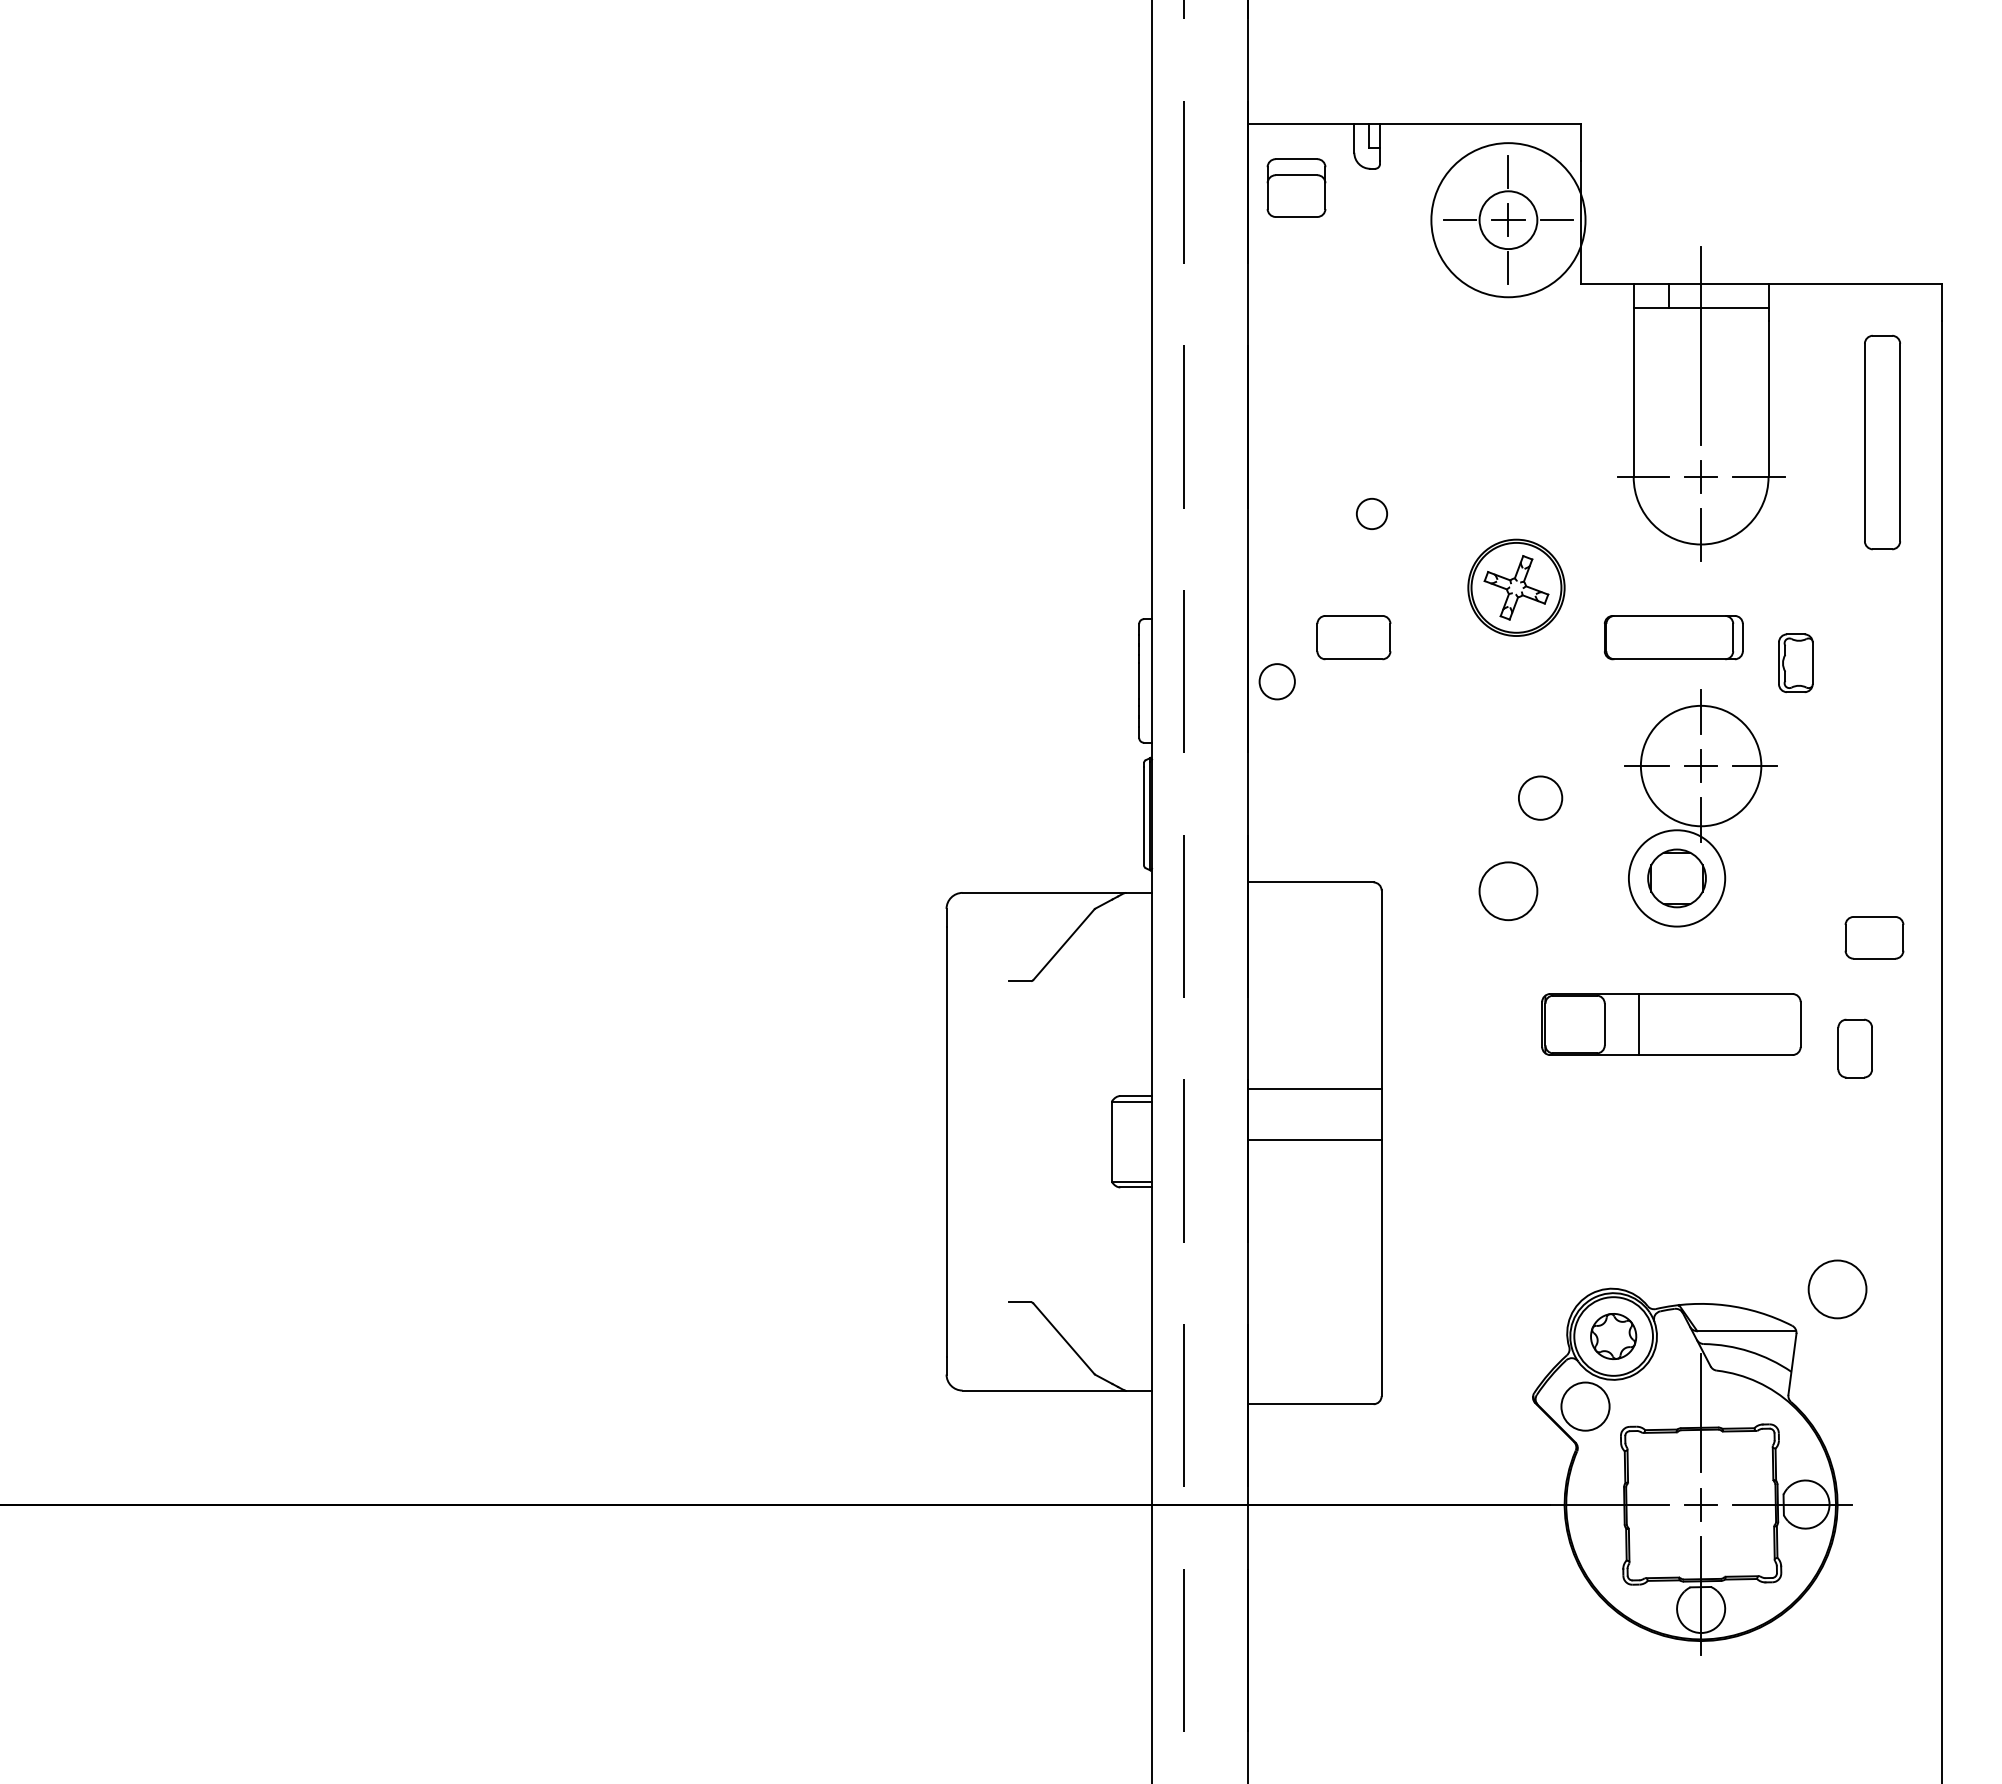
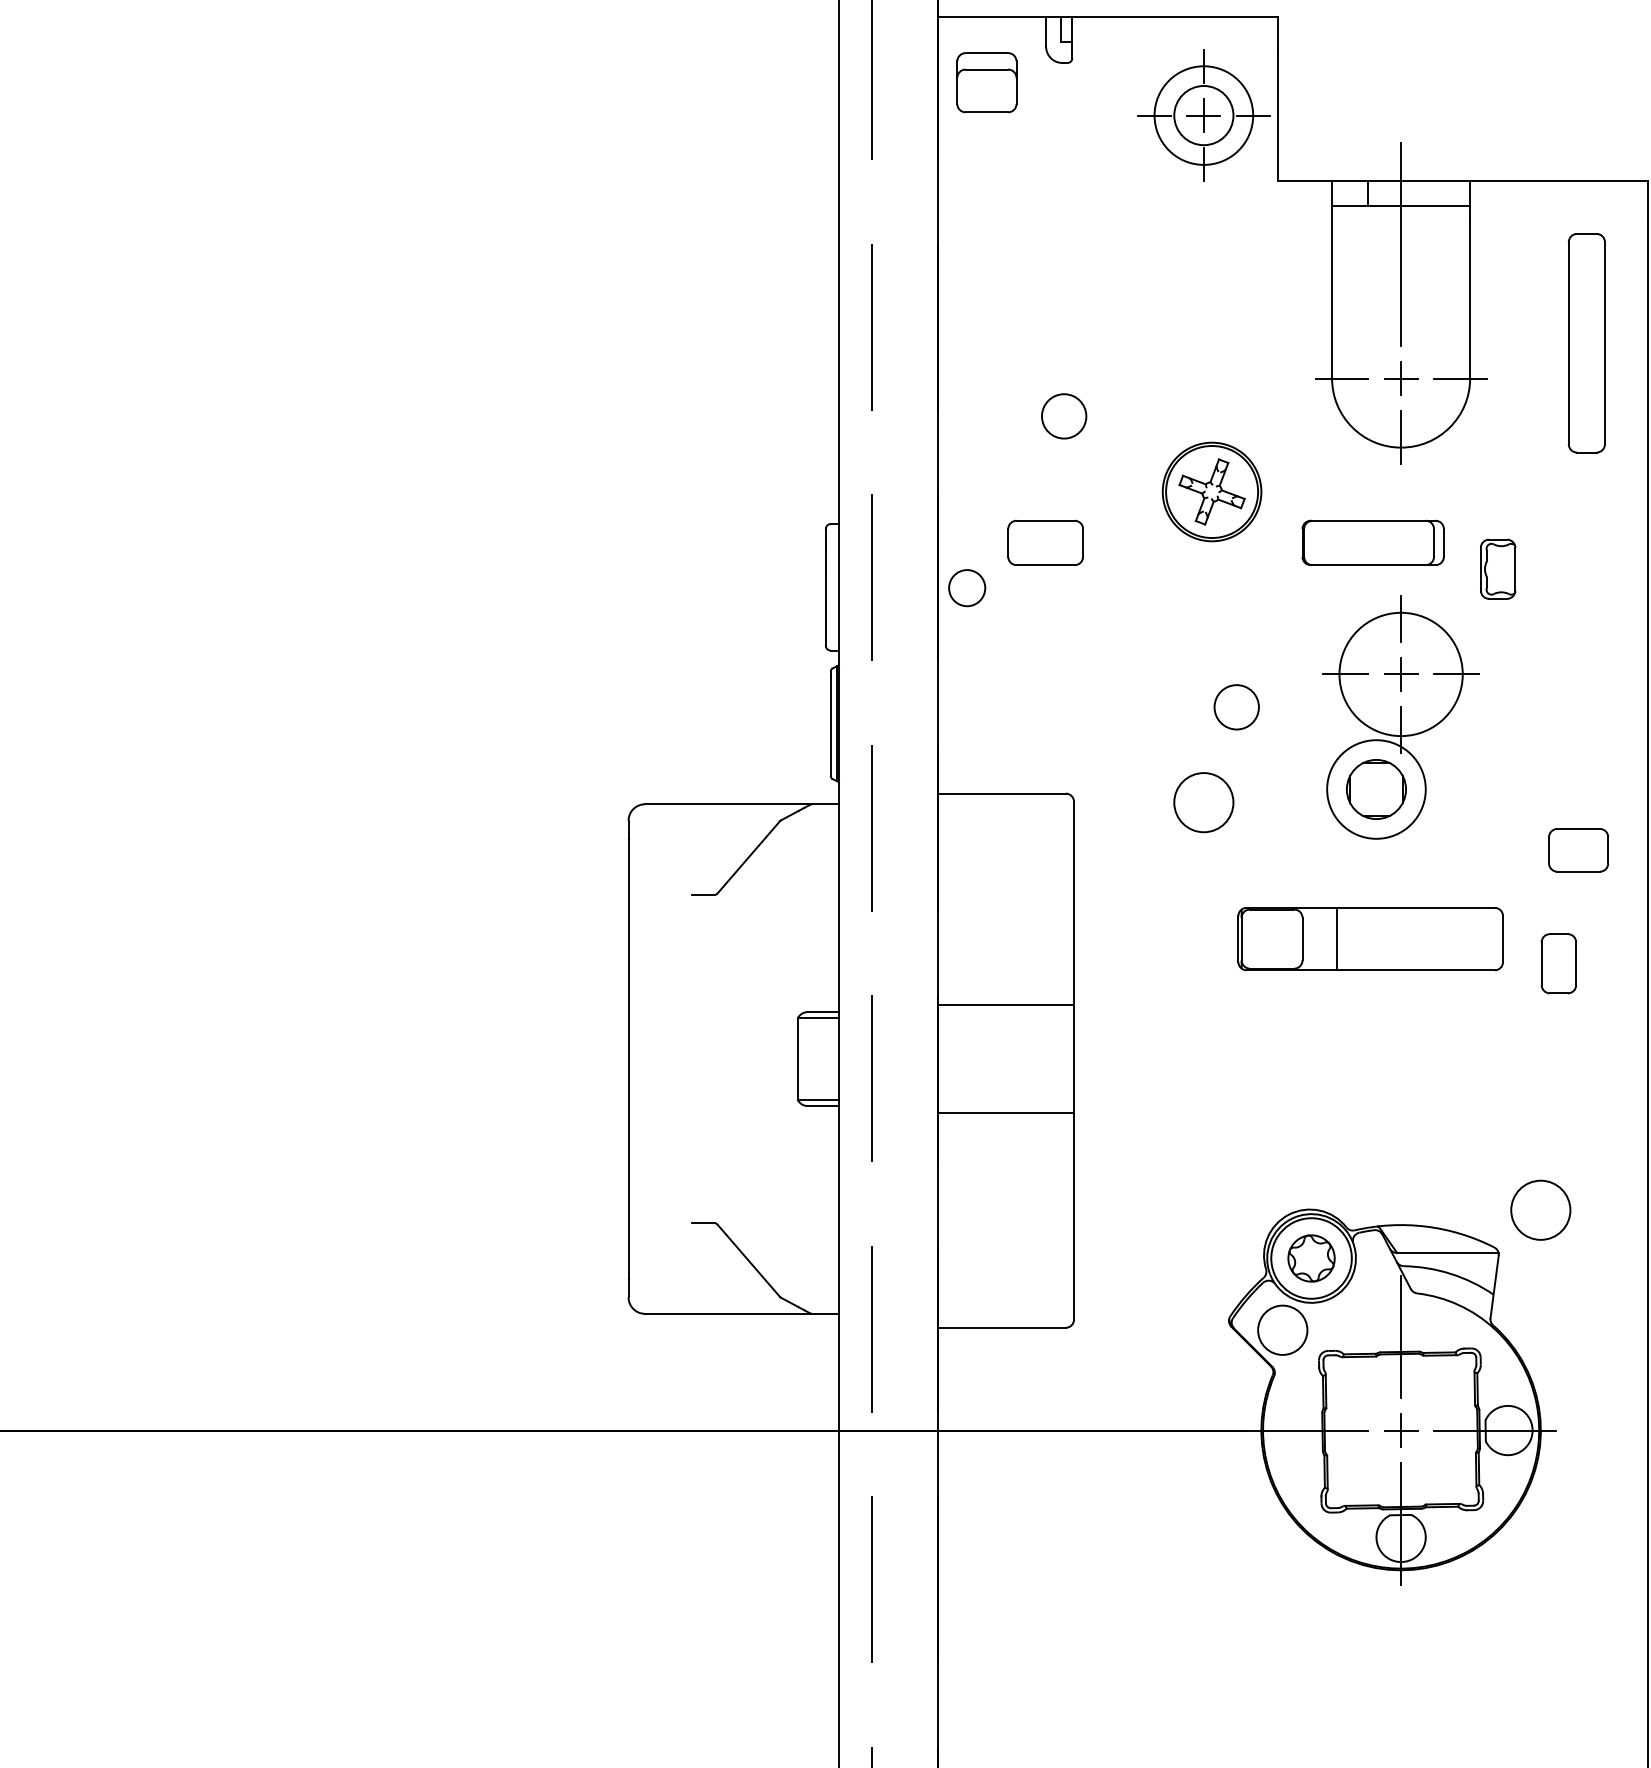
circle: (1508, 220) -> (1203, 115), size x0.62
circle: (1371, 513) -> (1063, 415), size x1.43
line: (1314, 1139) -> (1005, 1113), moved

